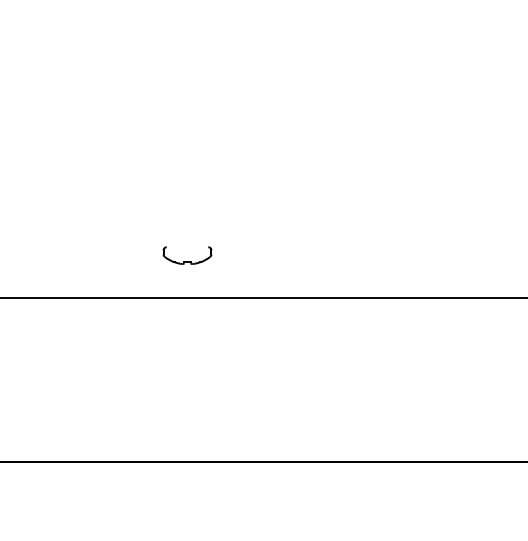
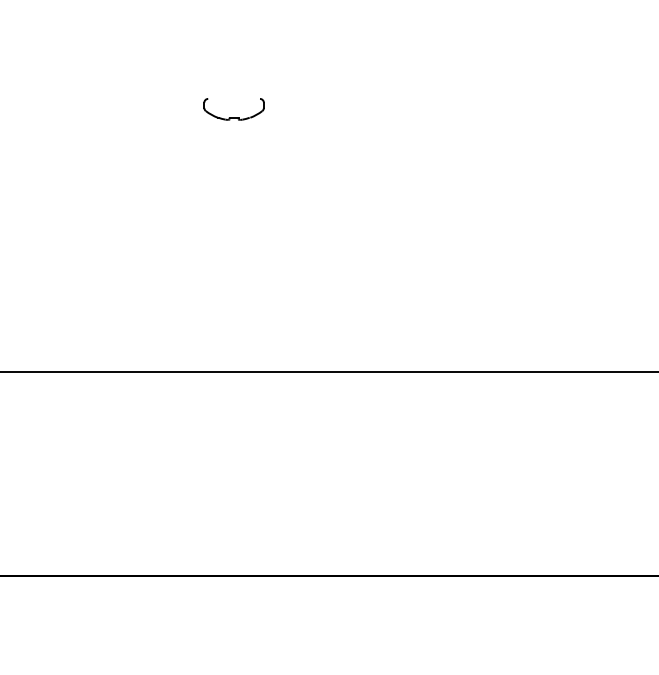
part: (187, 255) -> (234, 109), moved

